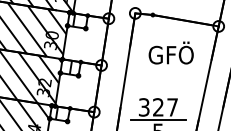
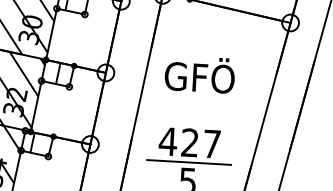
text: (170, 52) -> (198, 73), moved
text: (144, 107) -> (168, 141), 327 -> 427

